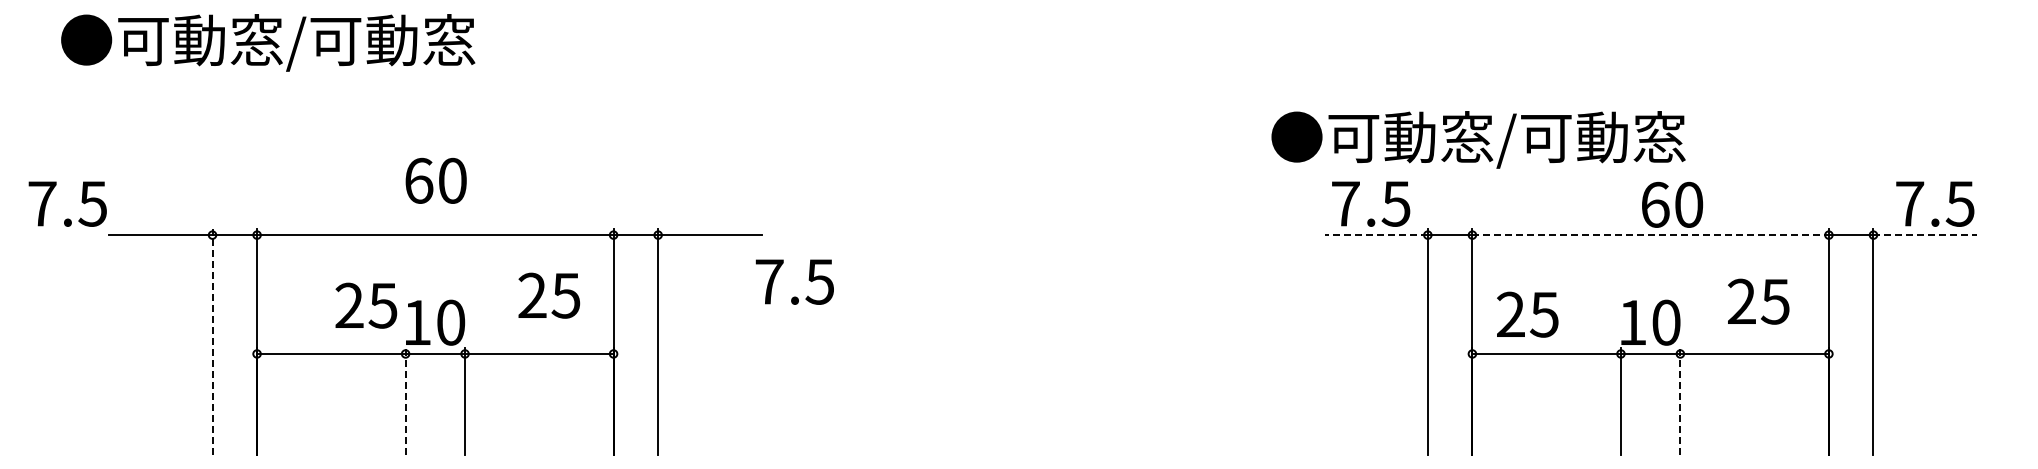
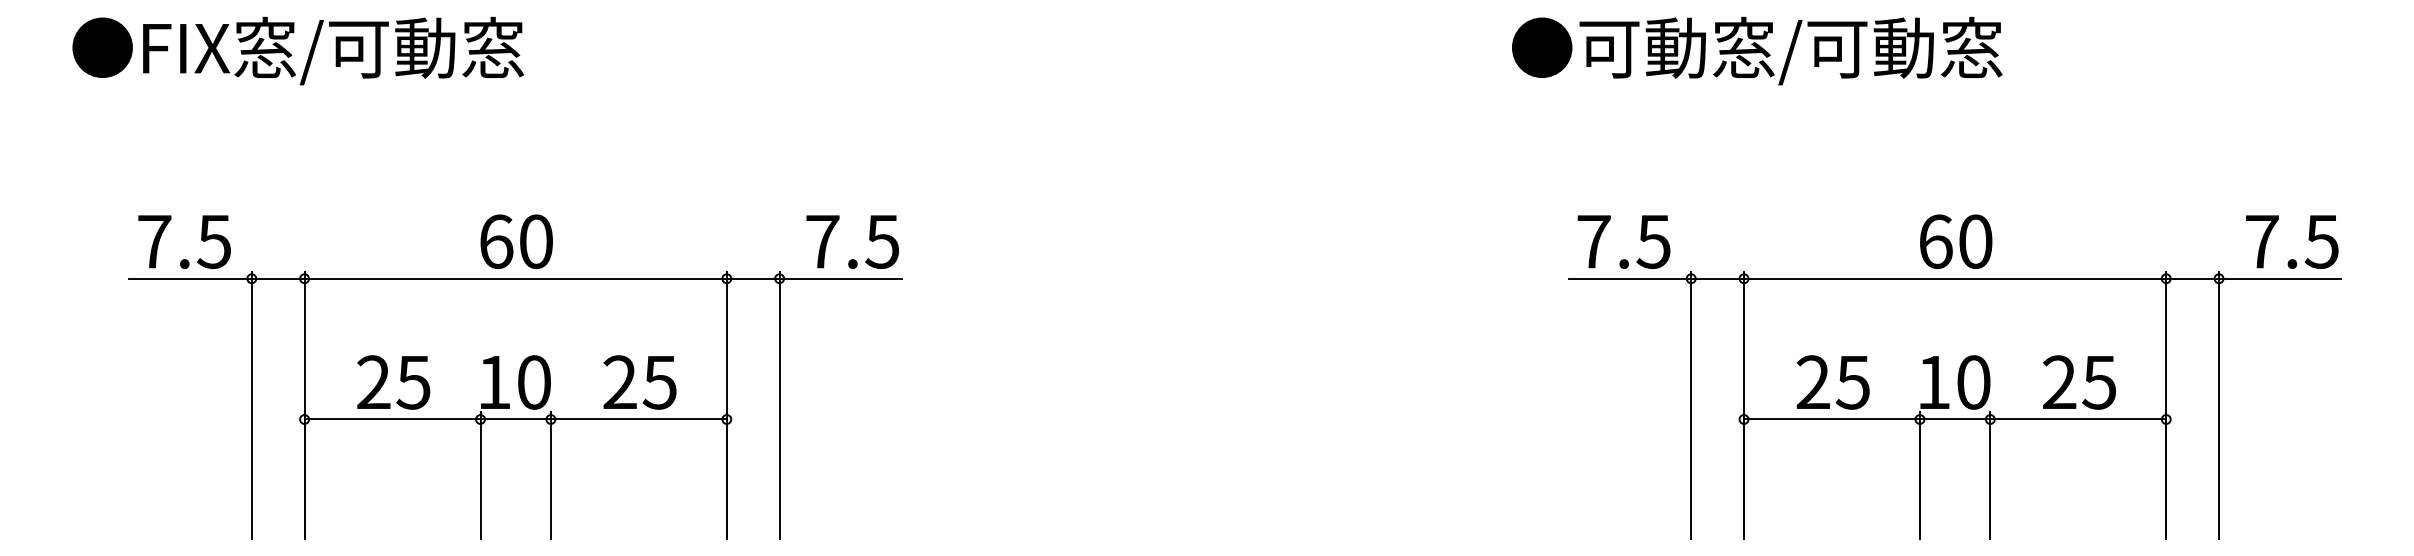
text: (296, 42) -> (351, 50), ●可動窓/可動窓 -> ●FIX窓/可動窓
text: (1478, 139) -> (1757, 50), moved
text: (435, 180) -> (515, 241), moved
text: (67, 203) -> (184, 241), moved
text: (1672, 204) -> (1956, 241), moved
line: (1376, 235) -> (1630, 279), dashed -> solid
line: (1651, 235) -> (1956, 279), dashed -> solid
line: (1925, 235) -> (2280, 279), dashed -> solid
text: (794, 281) -> (852, 241), moved
text: (549, 295) -> (640, 382), moved
text: (1758, 301) -> (2079, 382), moved
text: (366, 305) -> (393, 382), moved
text: (1527, 314) -> (1832, 382), moved
line: (212, 342) -> (251, 405), dashed -> solid
line: (405, 401) -> (480, 475), dashed -> solid
line: (1680, 401) -> (1990, 475), dashed -> solid

